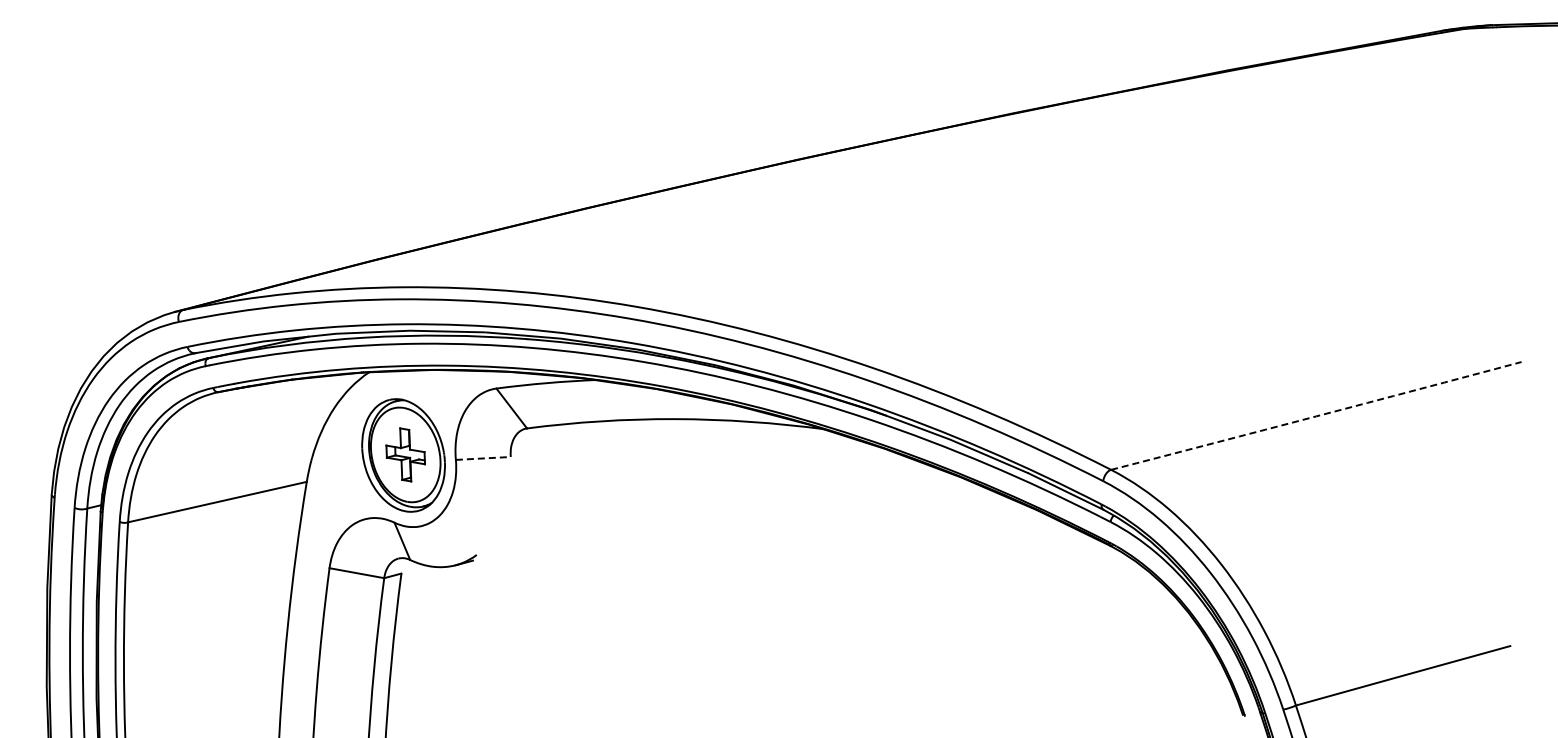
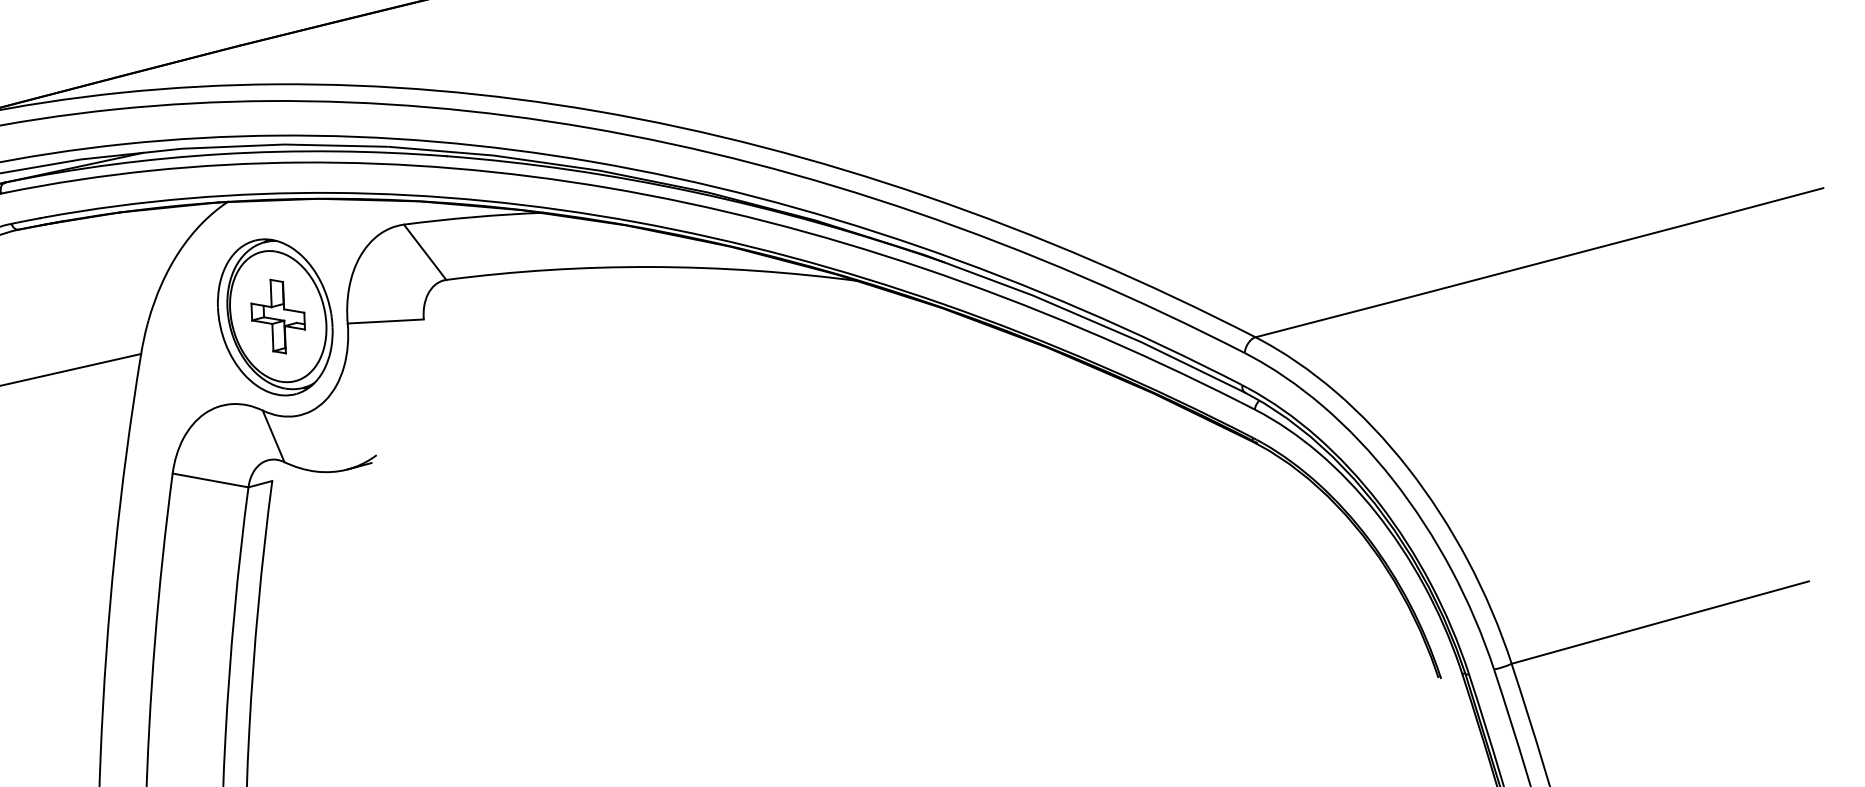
arc: (1316, 416) -> (1540, 263), dashed -> solid
line: (483, 458) -> (385, 321), dashed -> solid

